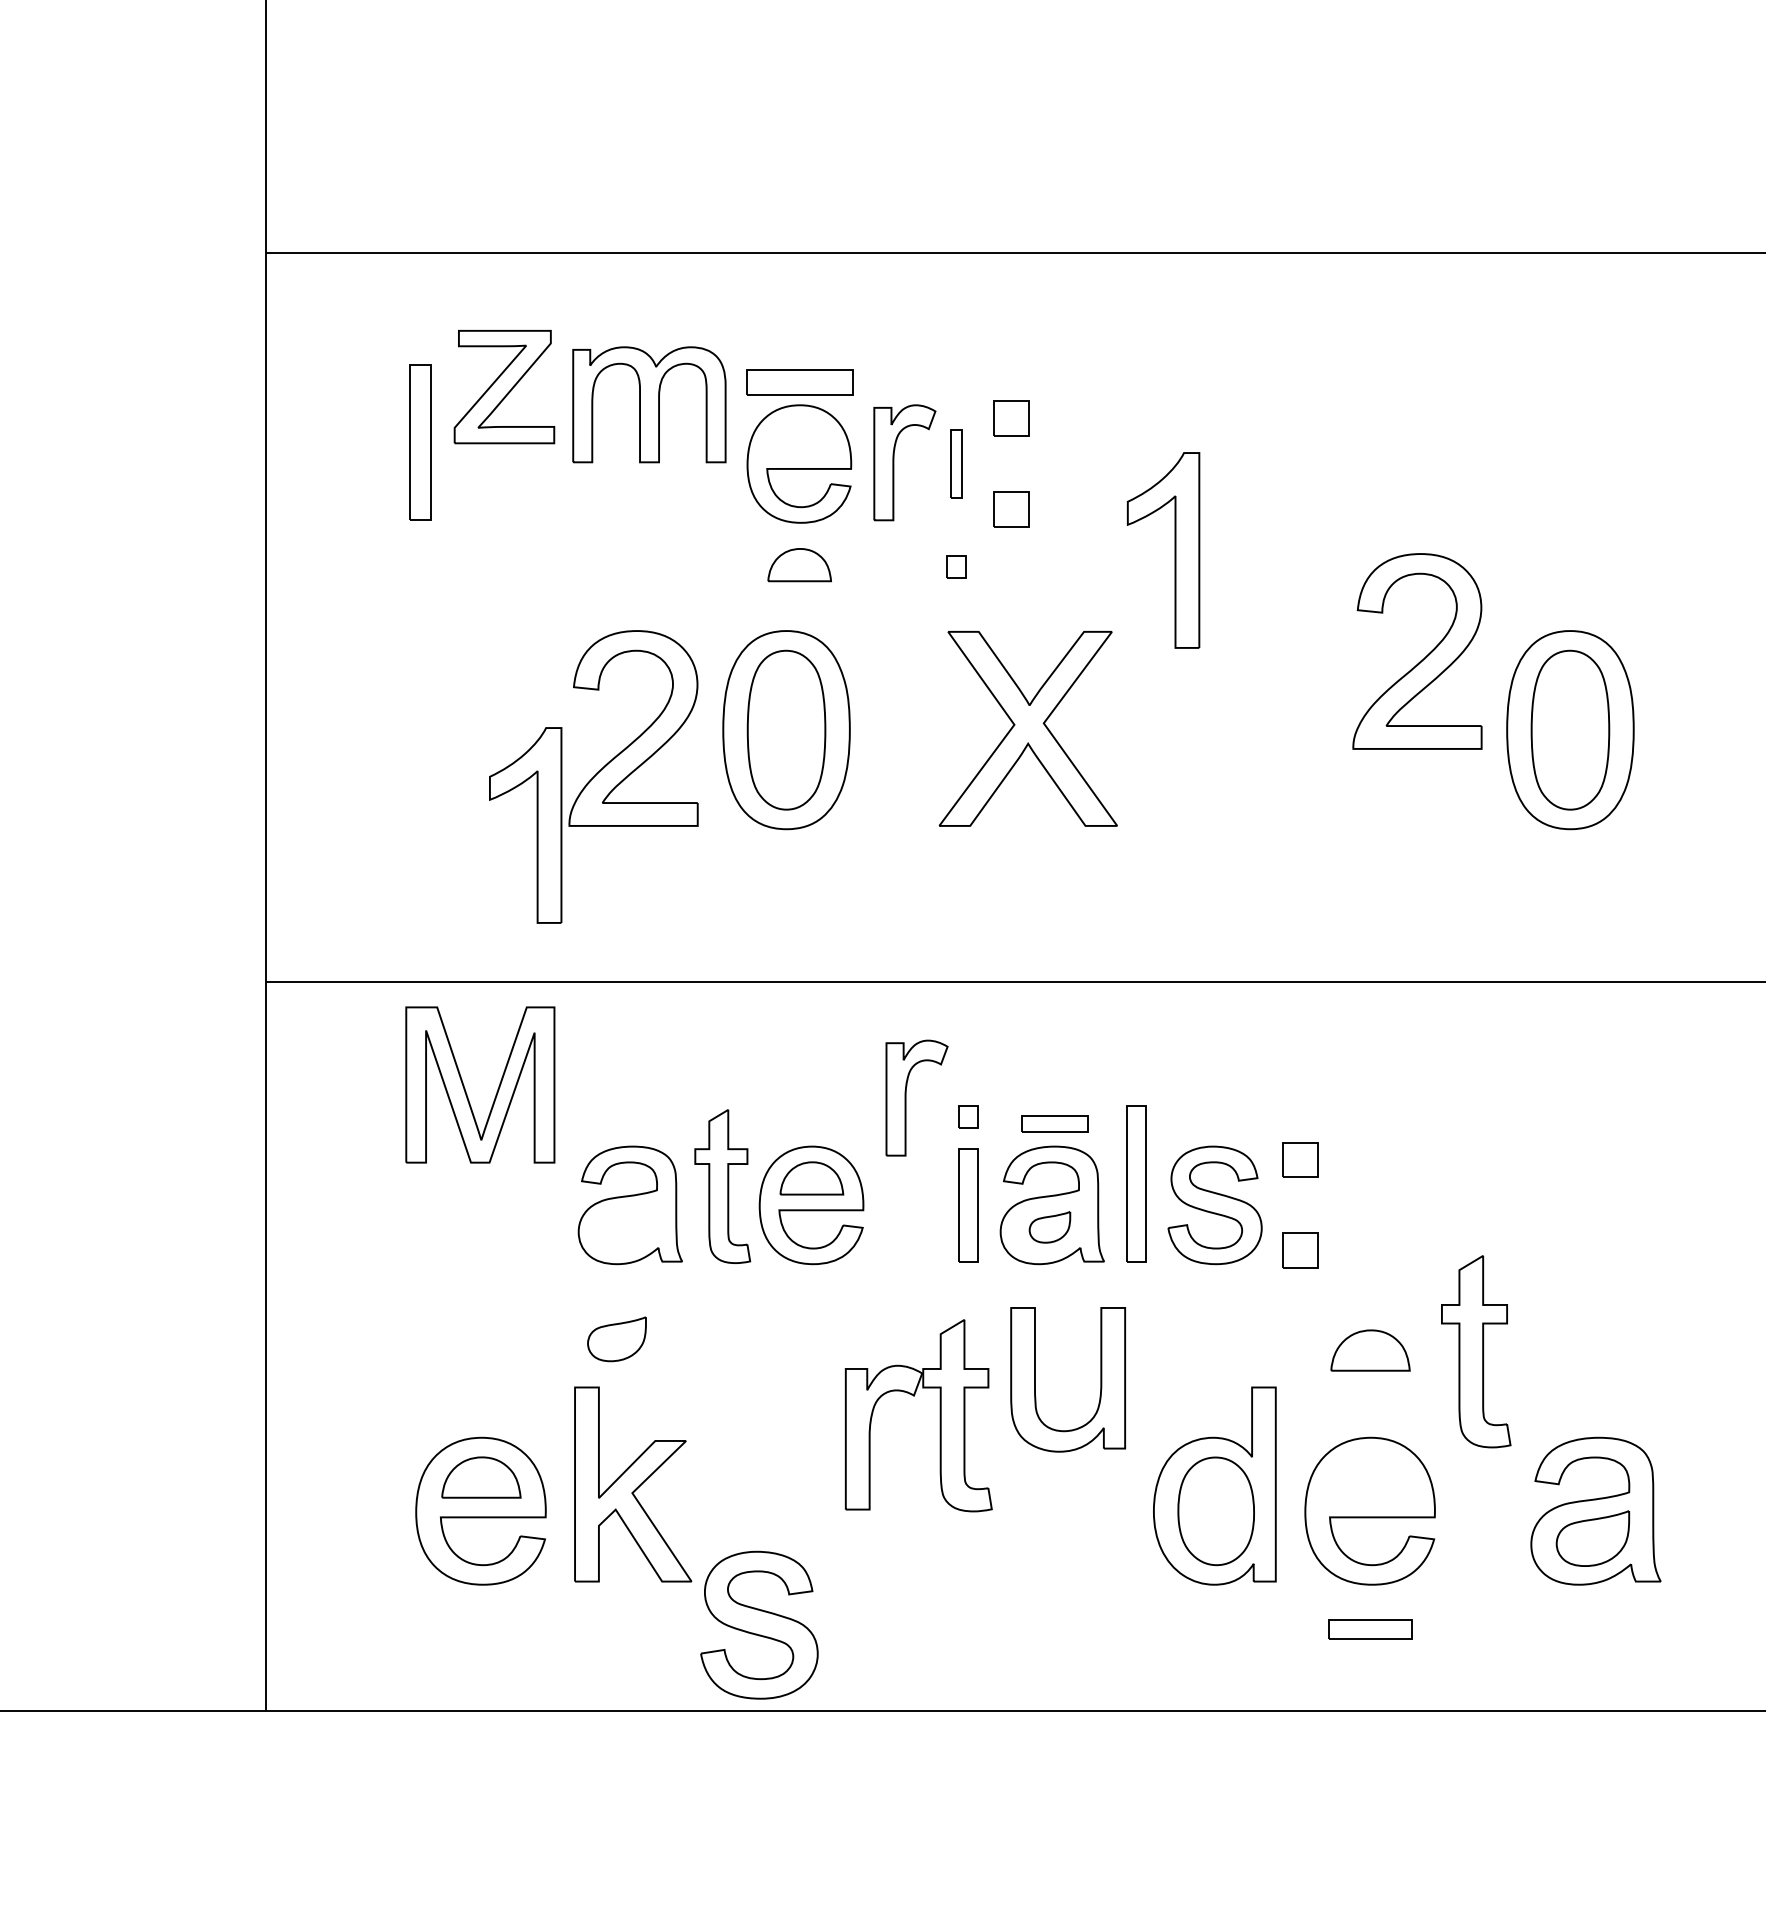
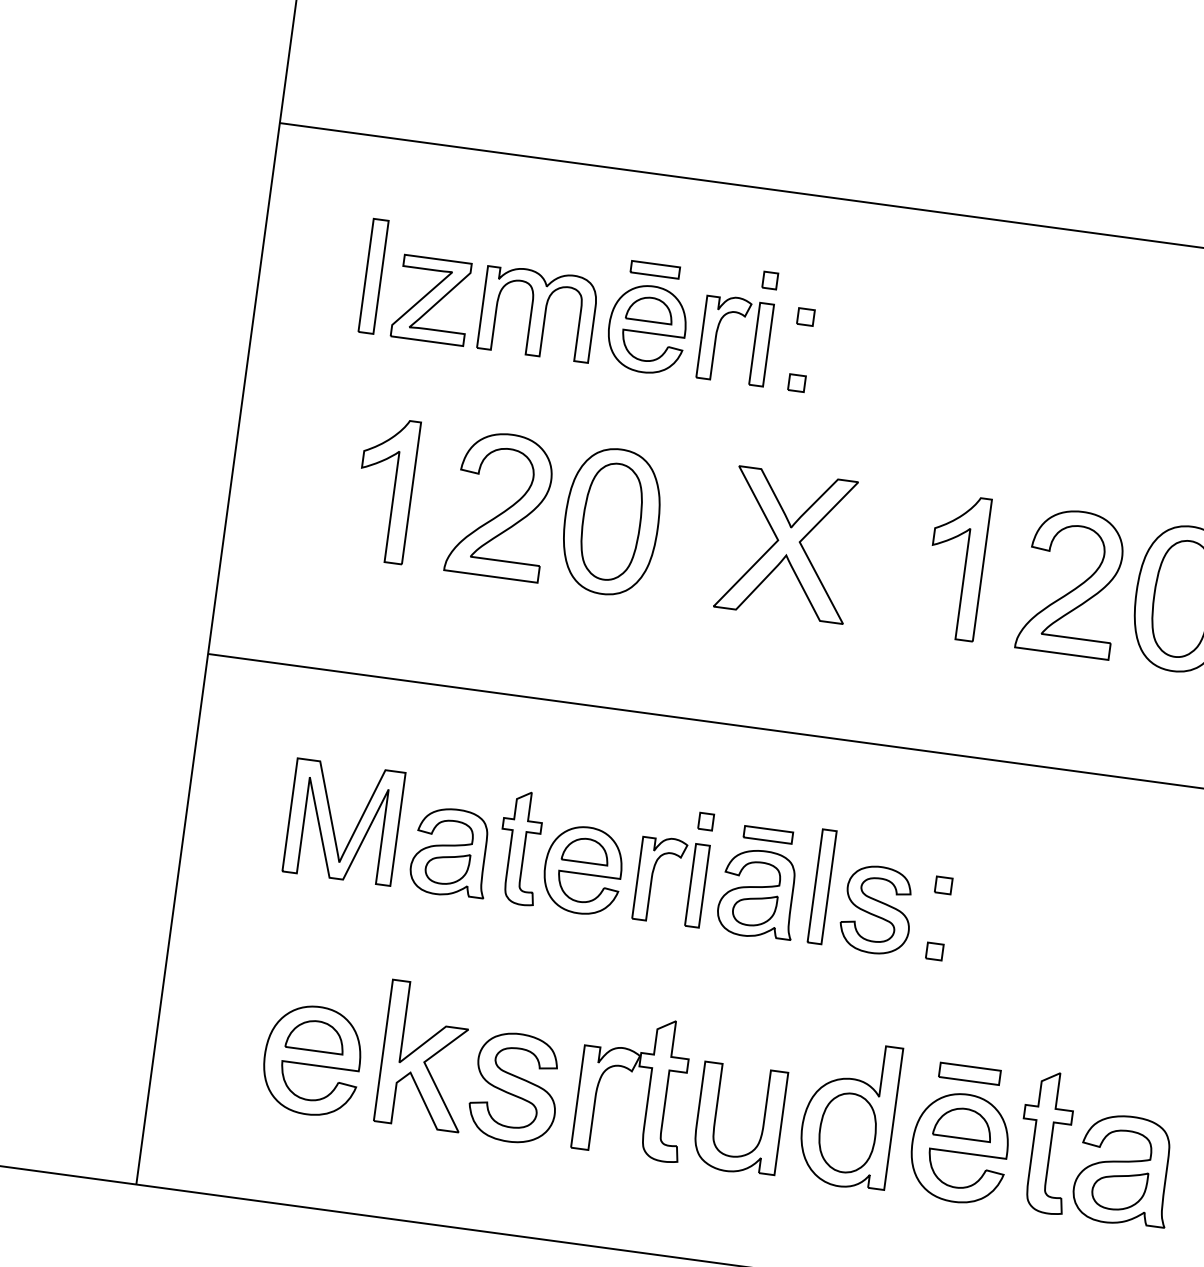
part: (798, 382) -> (654, 269), size x0.62
part: (504, 387) -> (432, 300), moved
part: (649, 404) -> (538, 313), moved
part: (1010, 418) -> (805, 316), size x0.62
part: (956, 463) -> (761, 344), size x1.67
part: (1010, 509) -> (796, 383), size x0.62
part: (1174, 550) -> (964, 568), moved
part: (799, 565) -> (649, 309), moved
part: (956, 566) -> (770, 280), moved
part: (1424, 657) -> (1075, 587), moved
part: (536, 825) -> (393, 491), moved
part: (465, 1088) -> (332, 823), moved
part: (906, 1097) -> (652, 878), moved
part: (1300, 1159) -> (943, 885), size x0.62
part: (1049, 1227) -> (754, 909), size x1.43
part: (1300, 1250) -> (934, 951), size x0.62
part: (616, 1339) -> (446, 868), moved
part: (1370, 1350) -> (963, 1123), moved
part: (1476, 1351) -> (1046, 1142), moved
part: (1035, 1379) -> (715, 1116), moved
part: (914, 1396) -> (632, 1072), moved
part: (759, 1624) -> (515, 1087), moved
part: (1370, 1629) -> (970, 1074), moved

